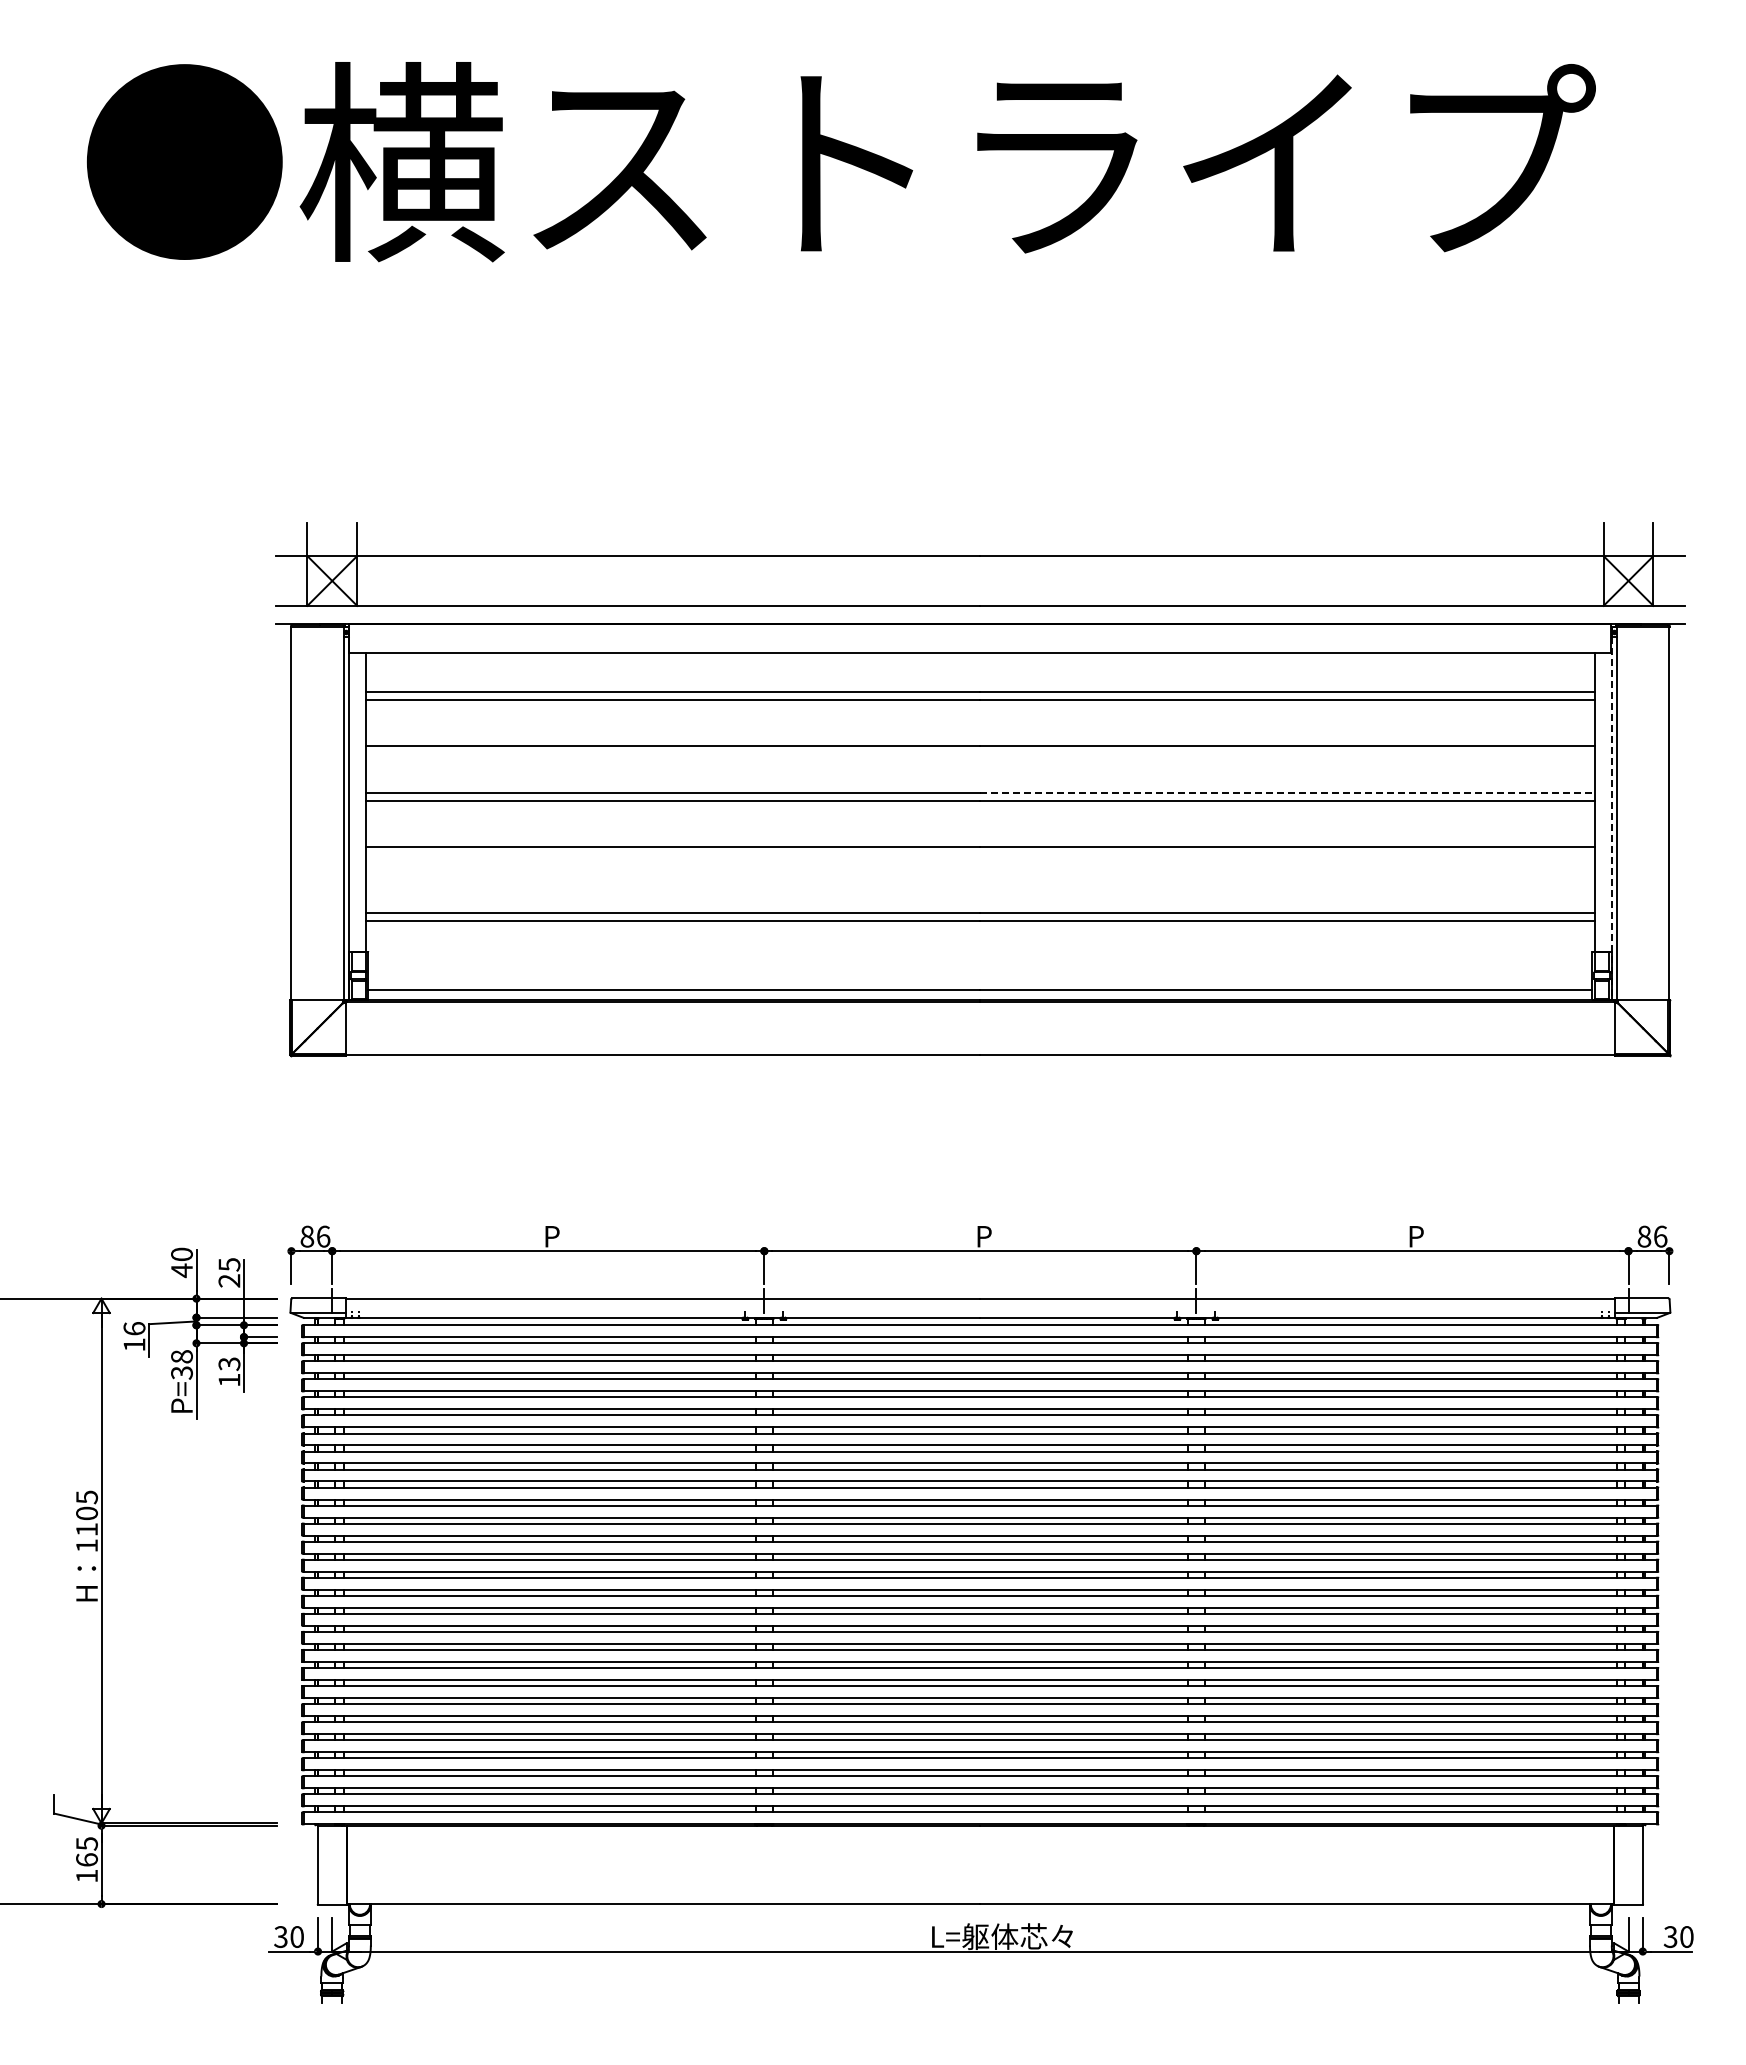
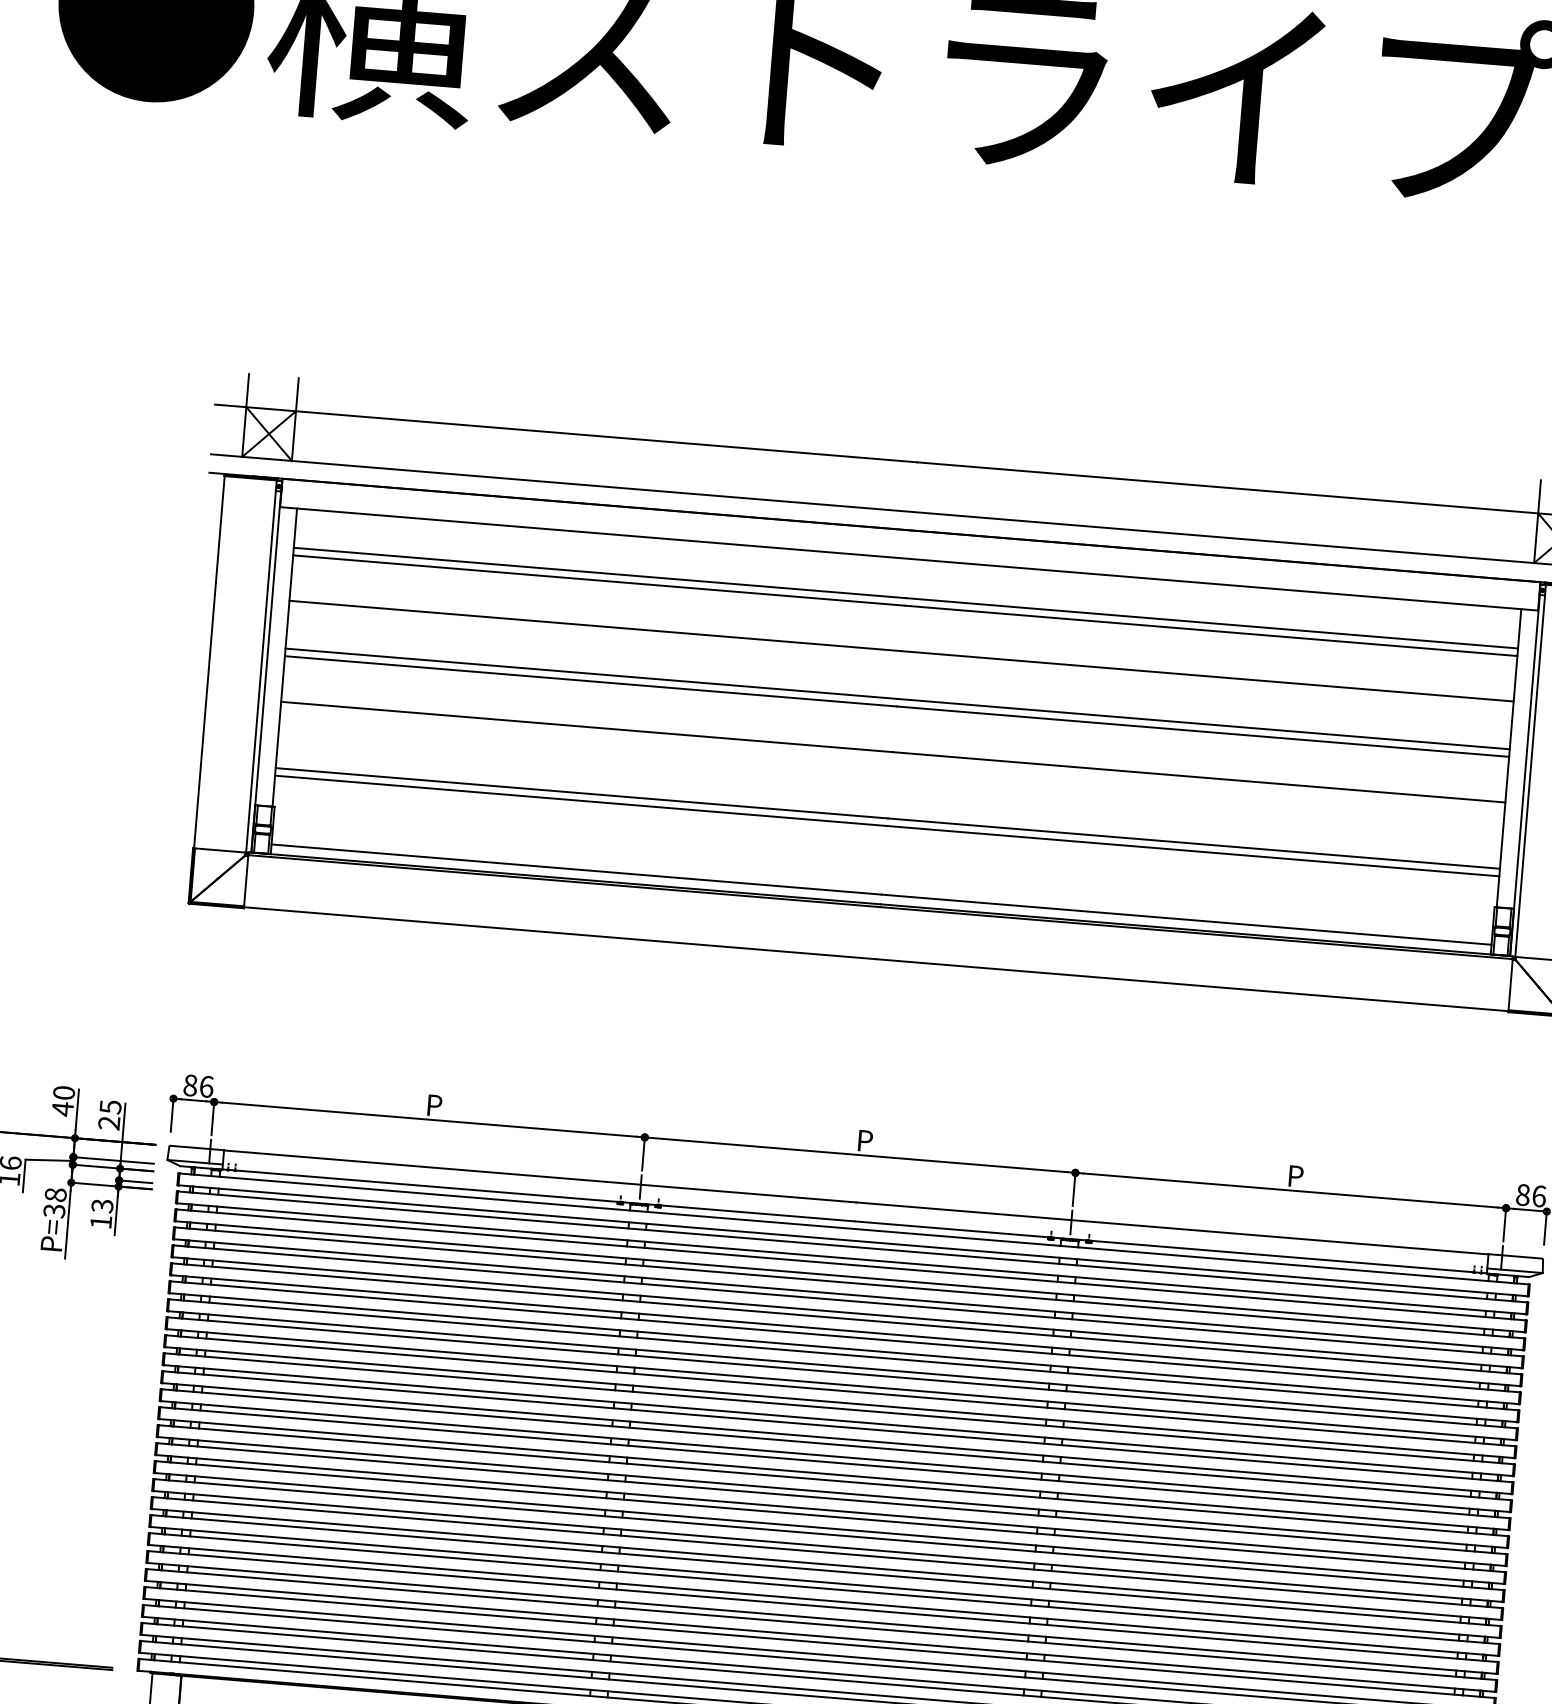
line: (1288, 793) -> (1204, 724), dashed -> solid
line: (1611, 818) -> (1524, 775), dashed -> solid

